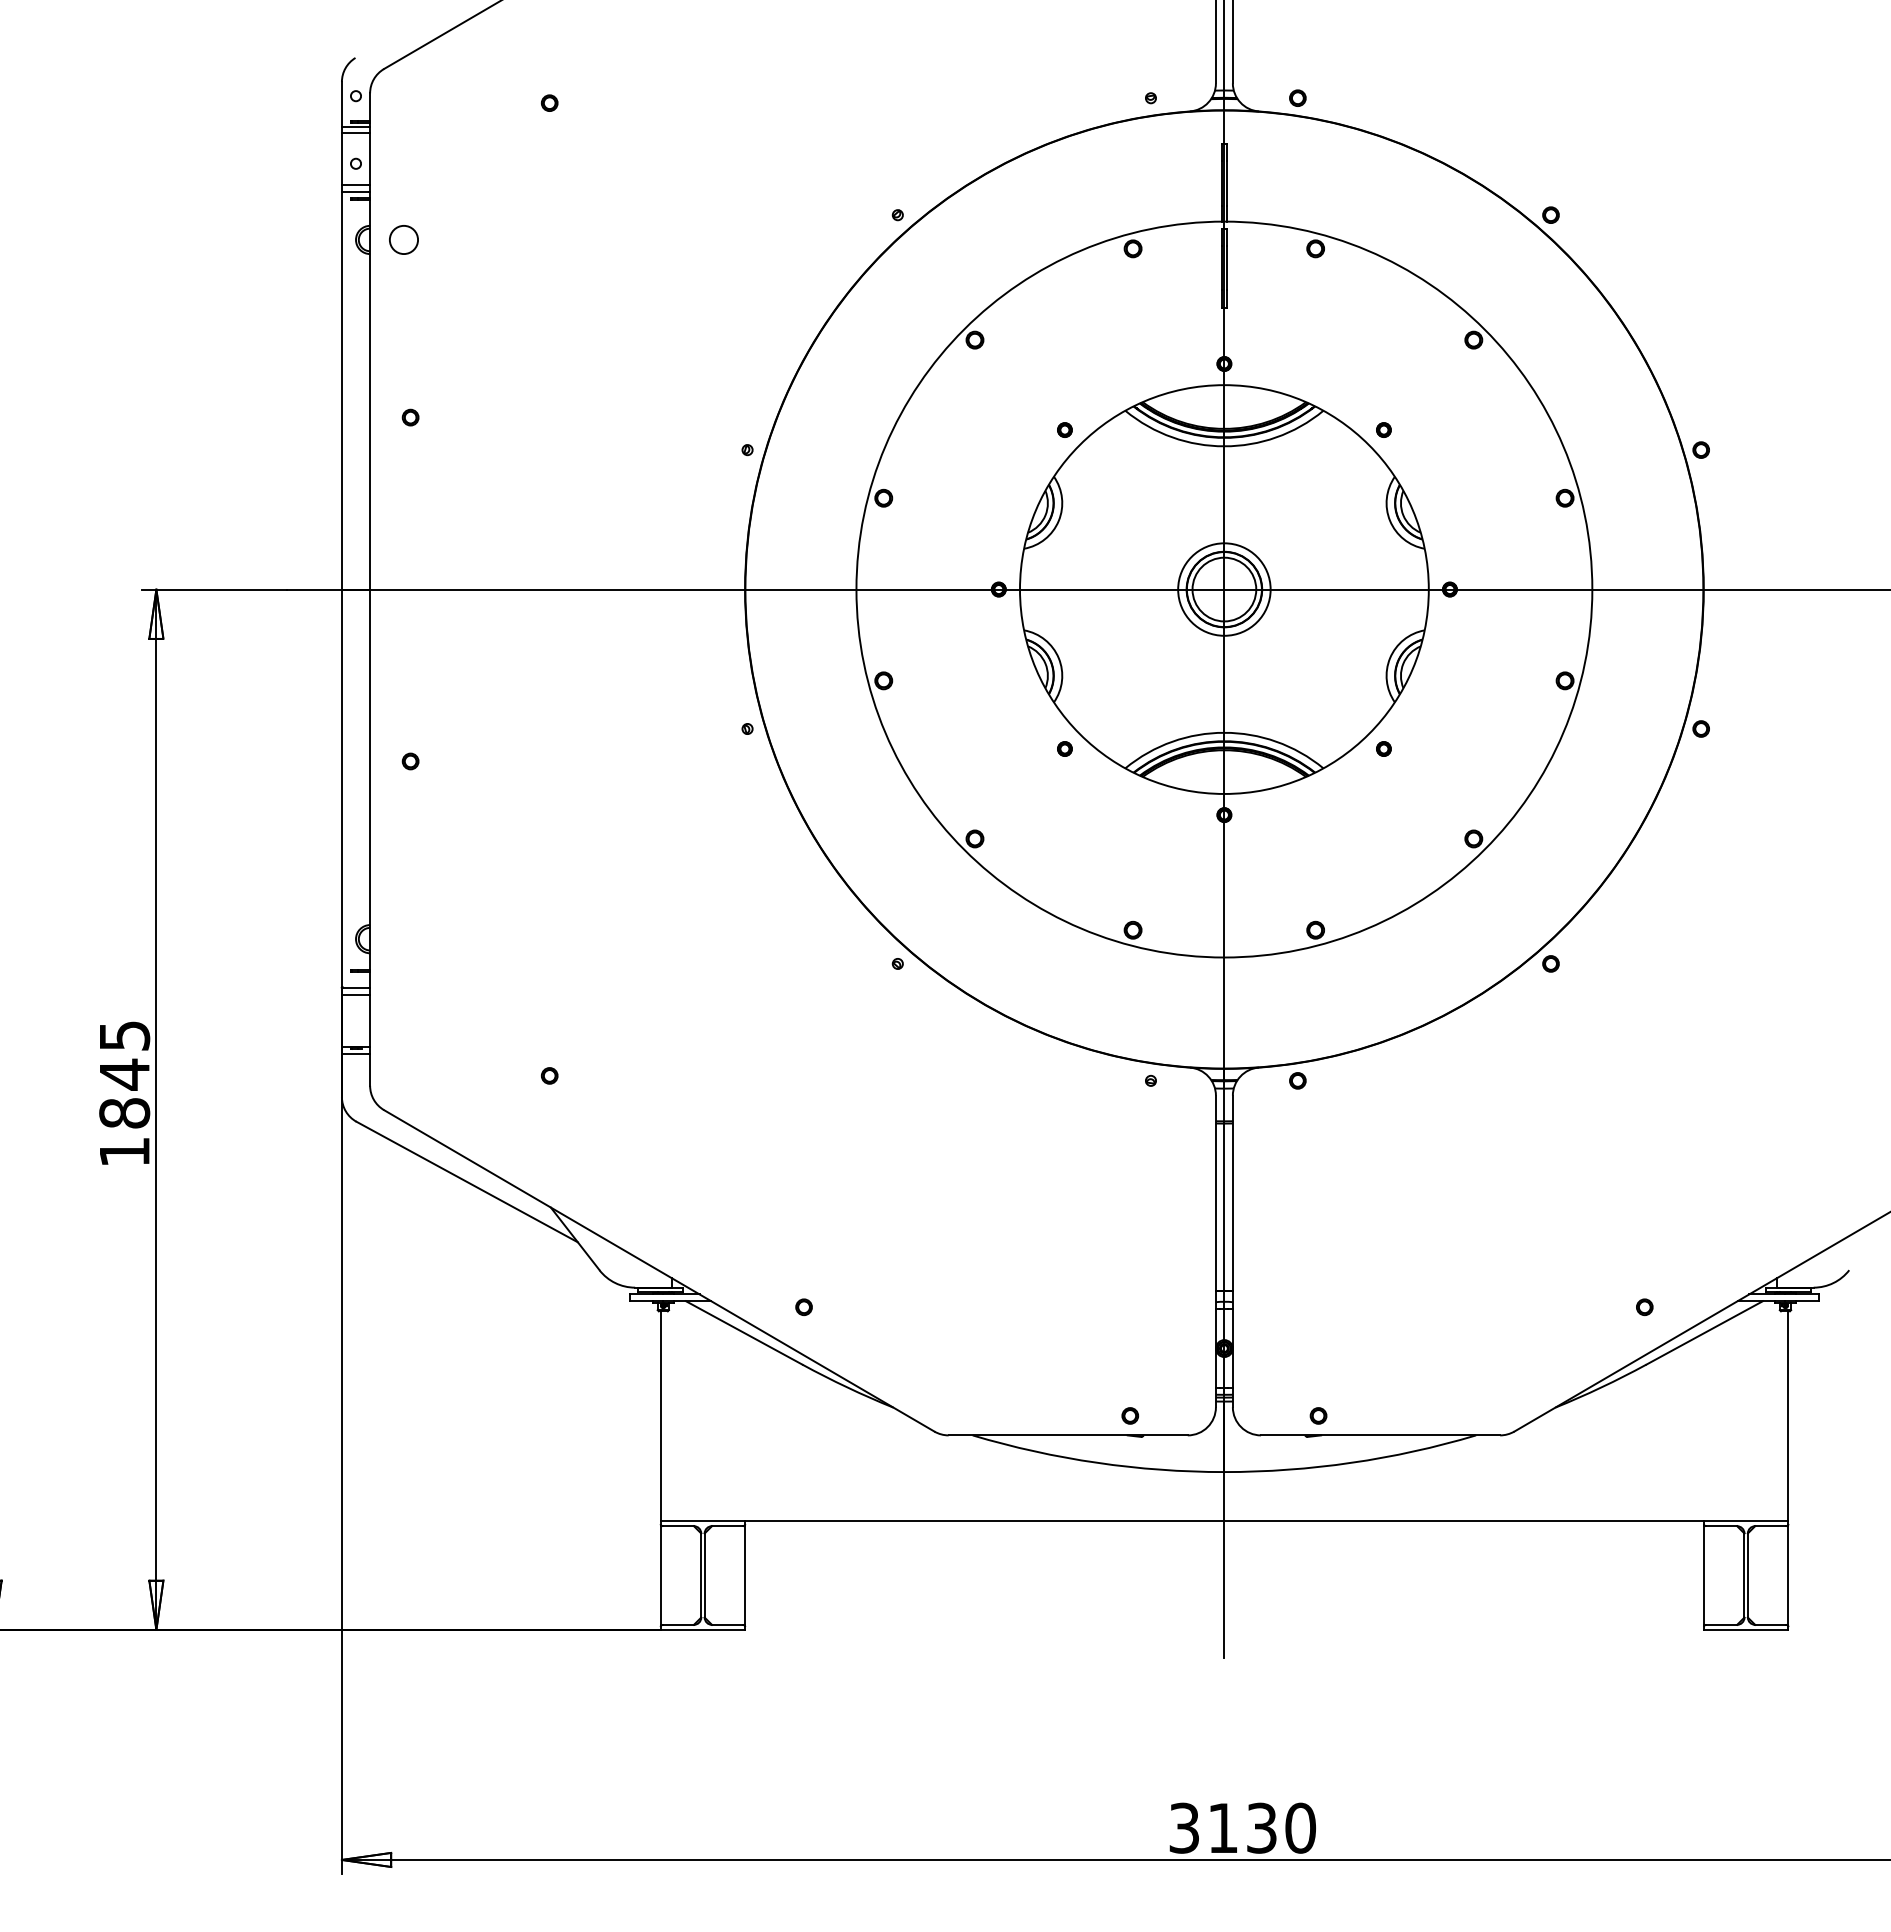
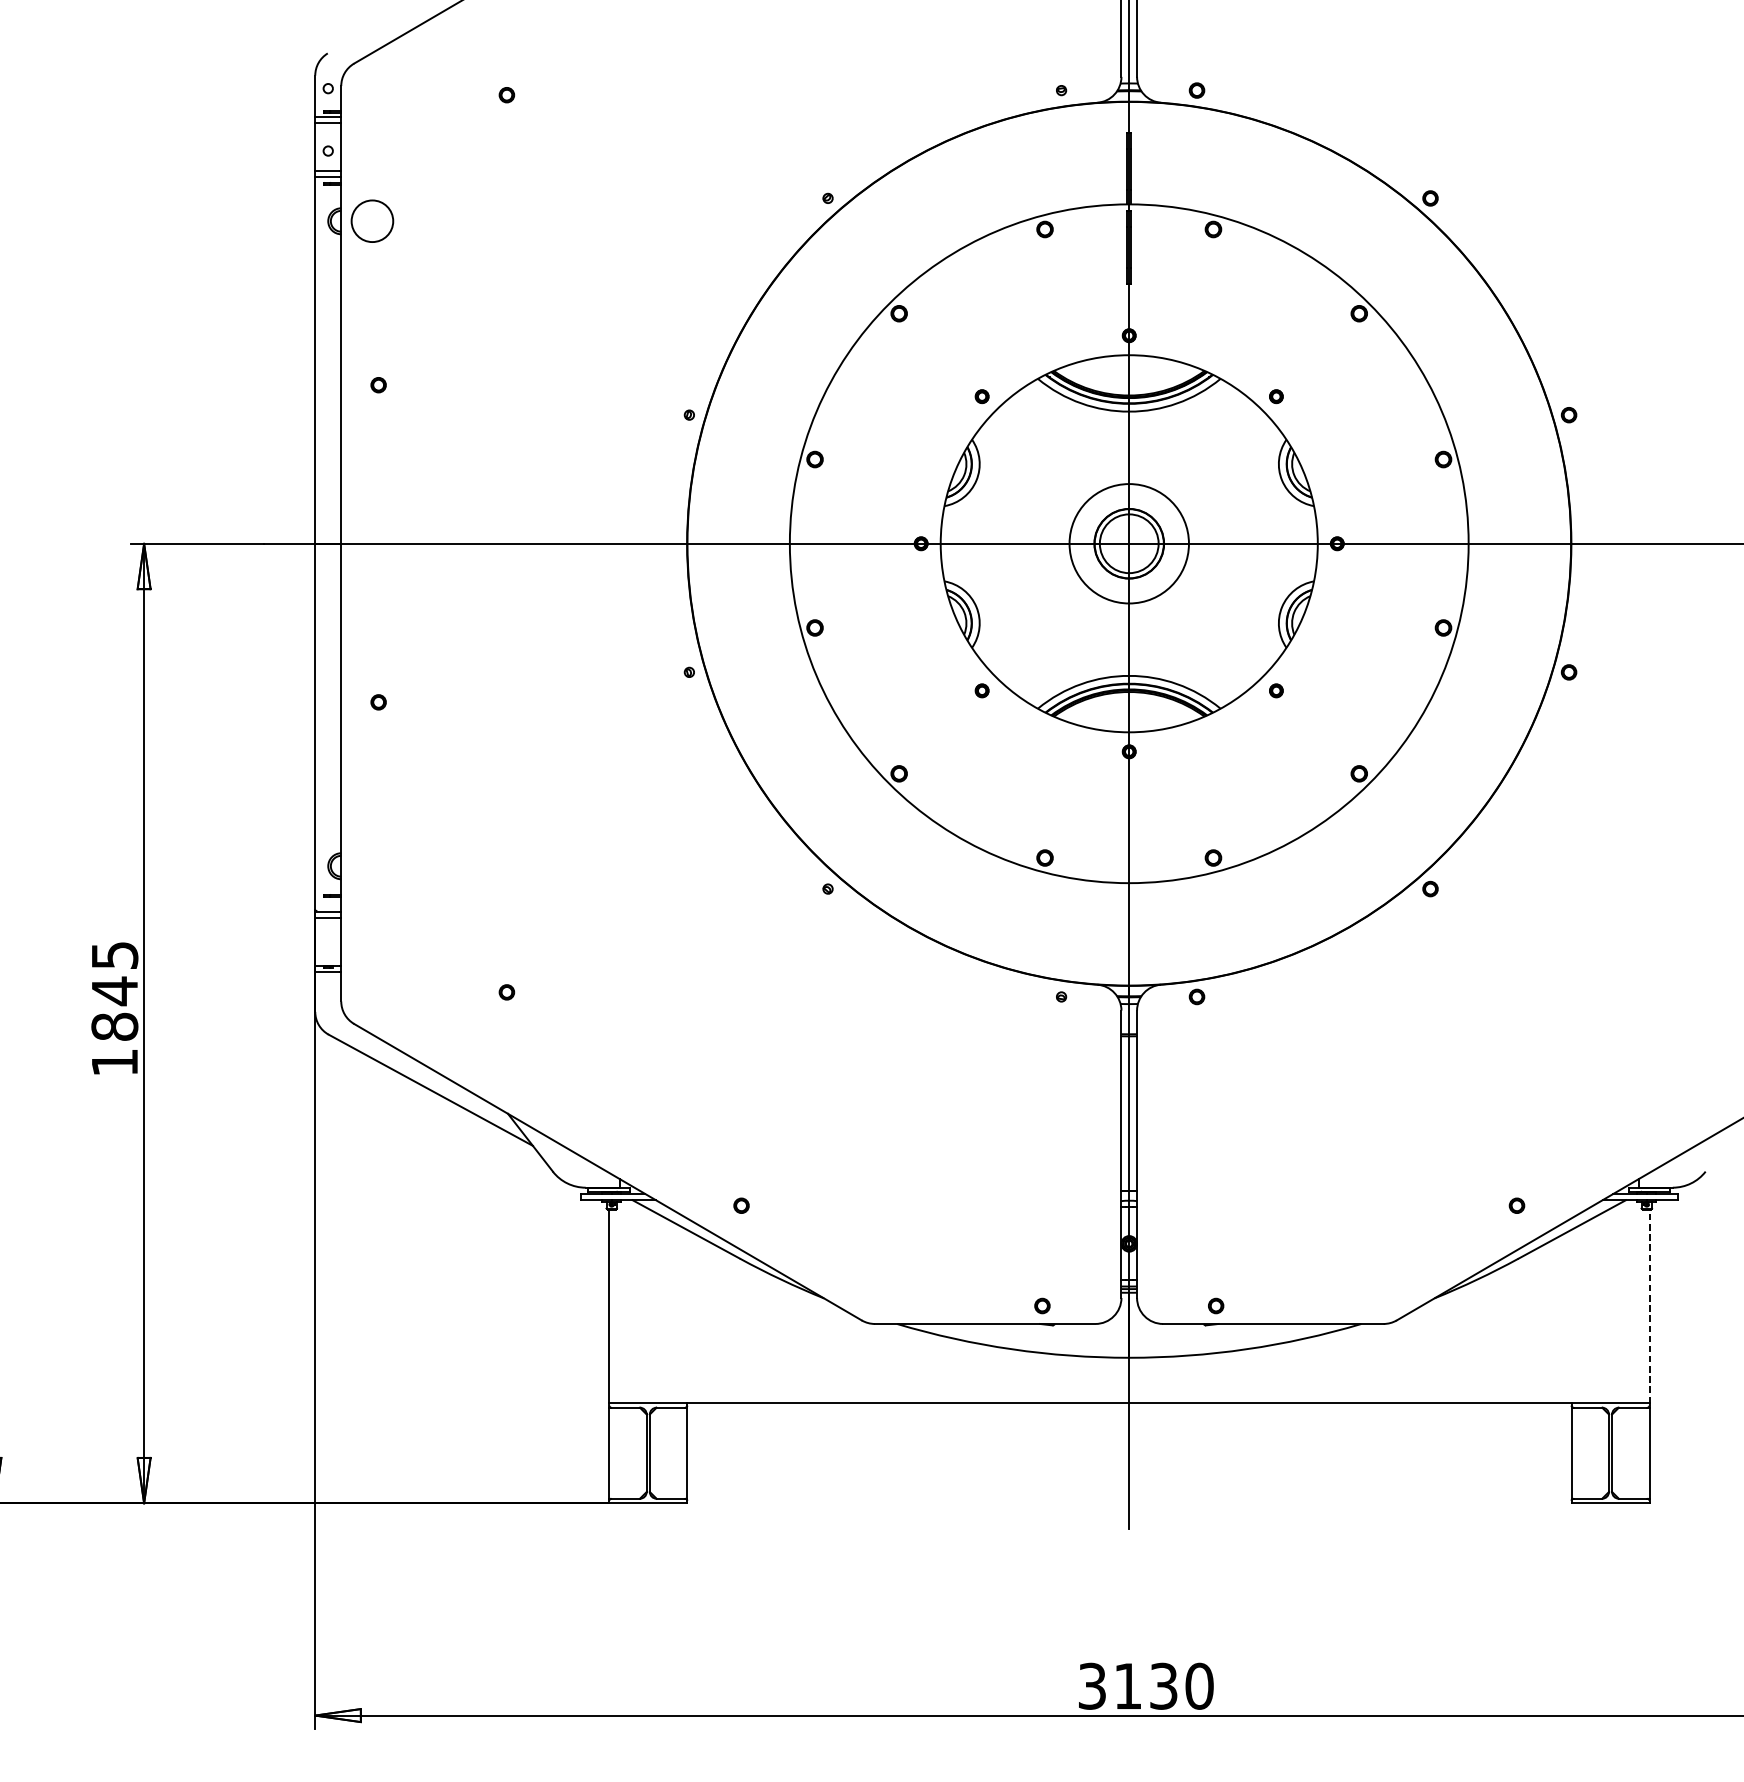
circle: (403, 239) -> (372, 220), size x1.6
circle: (1224, 589) -> (1129, 543), size x1.4
line: (1788, 1416) -> (1649, 1306), solid -> dashed

